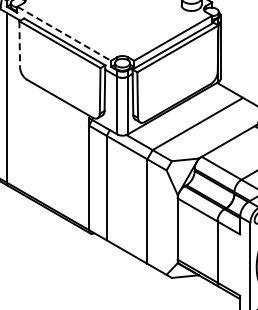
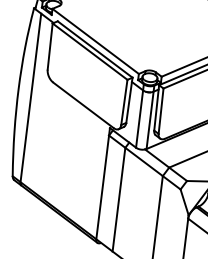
line: (64, 34) -> (95, 42), dashed -> solid
line: (19, 44) -> (49, 46), dashed -> solid

